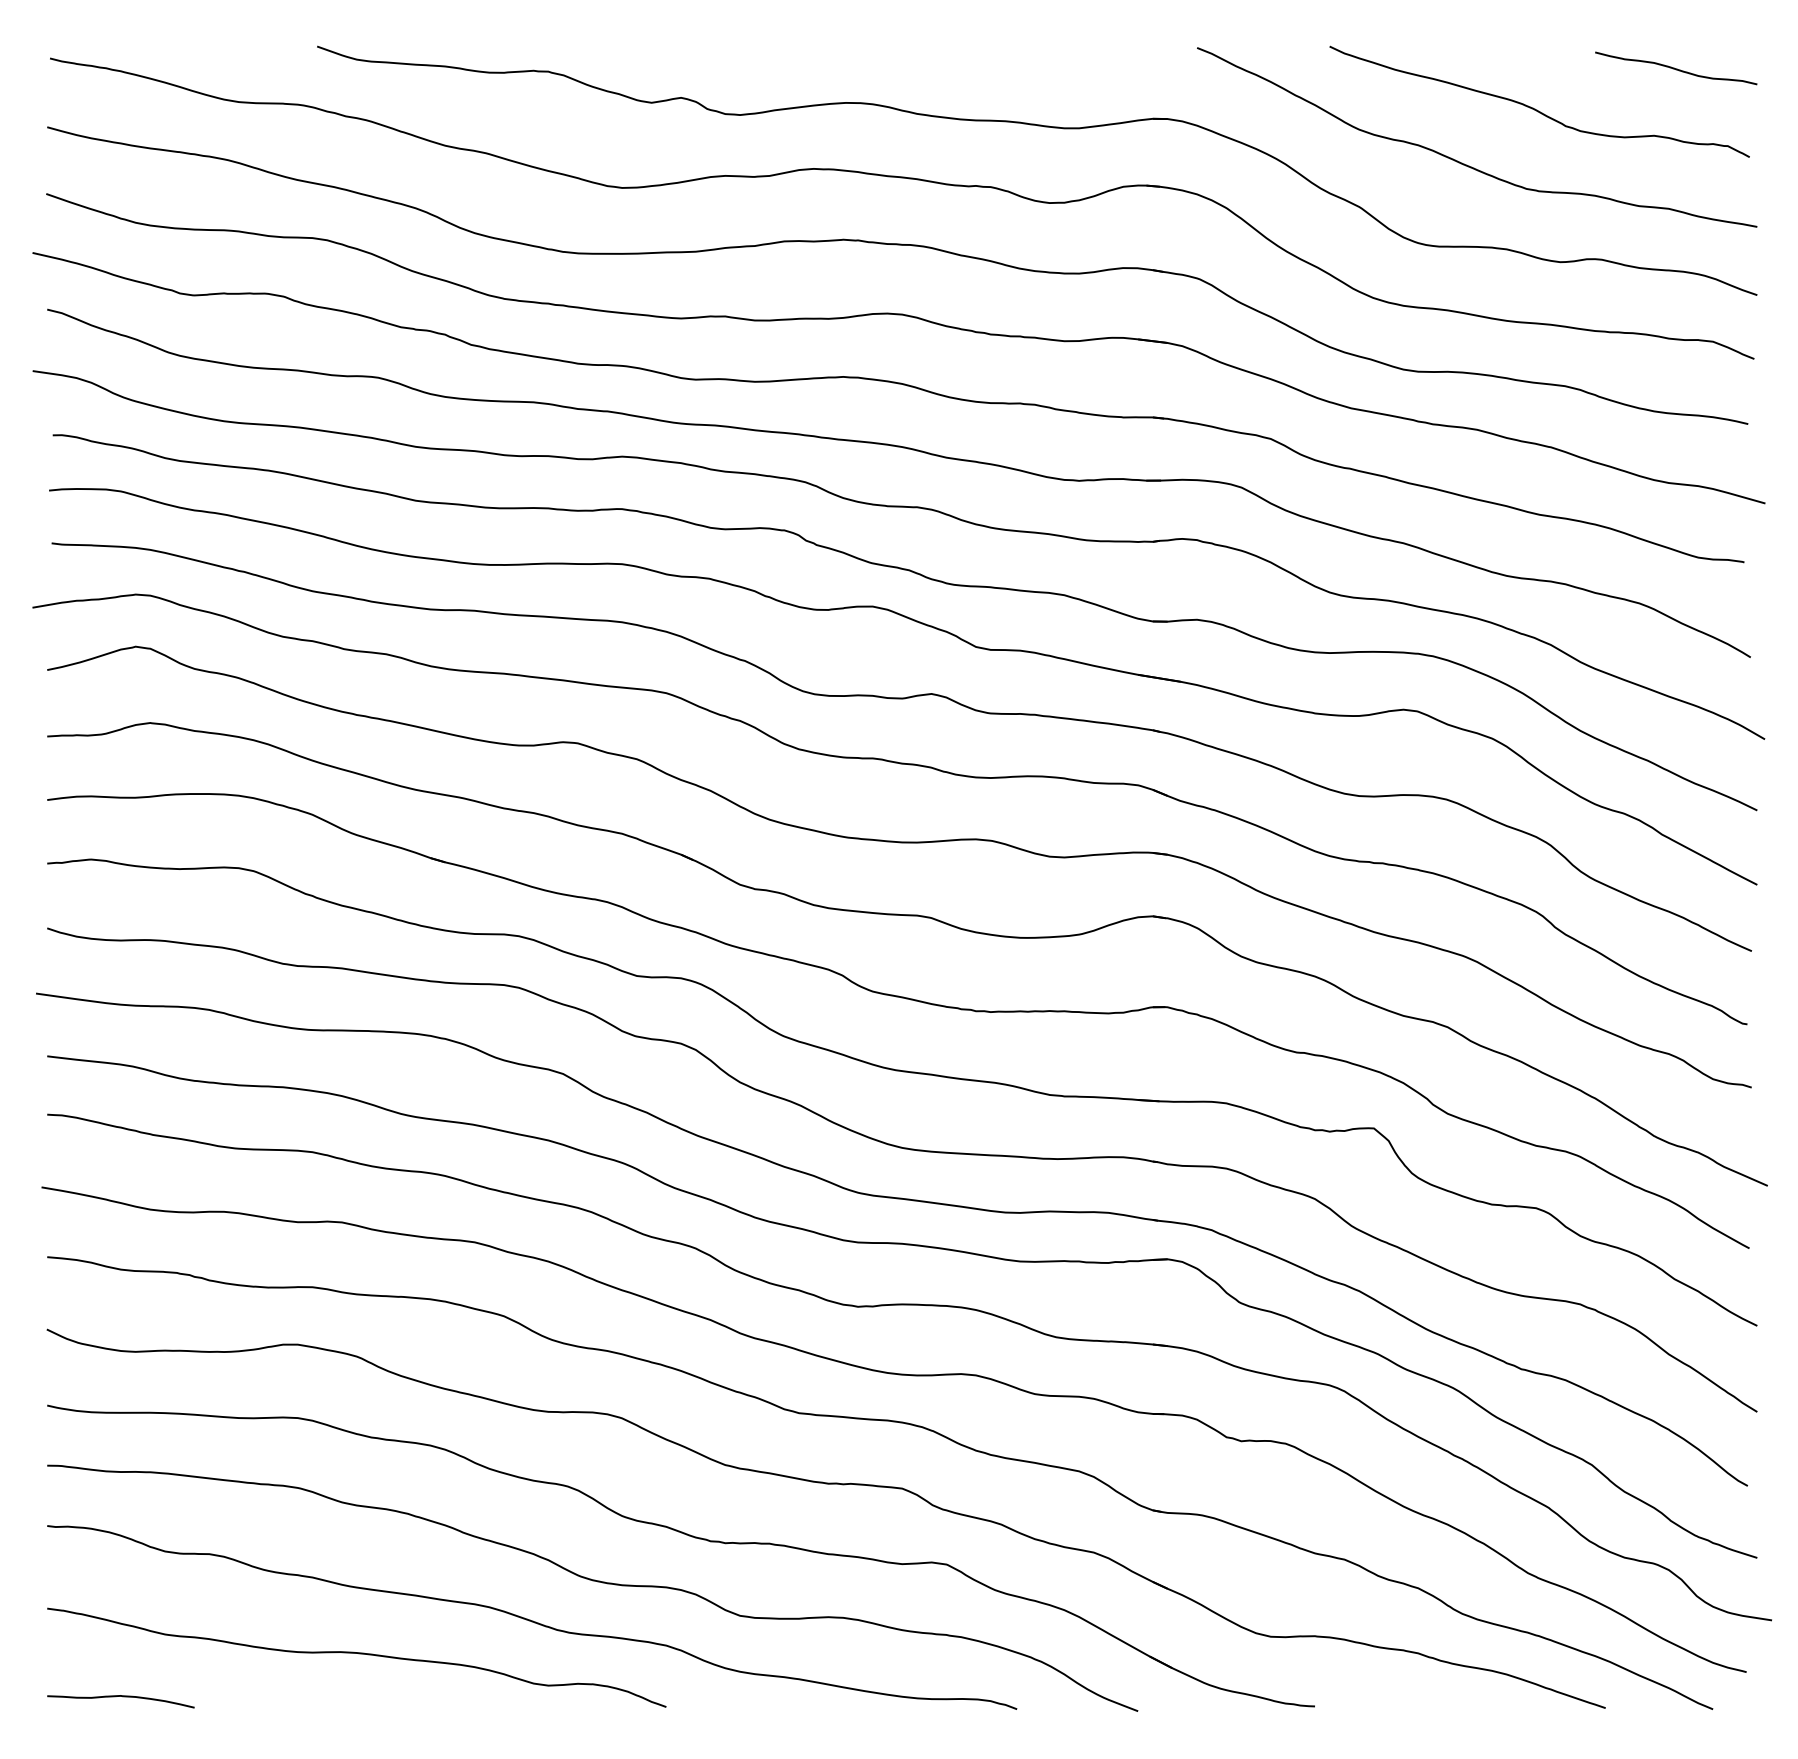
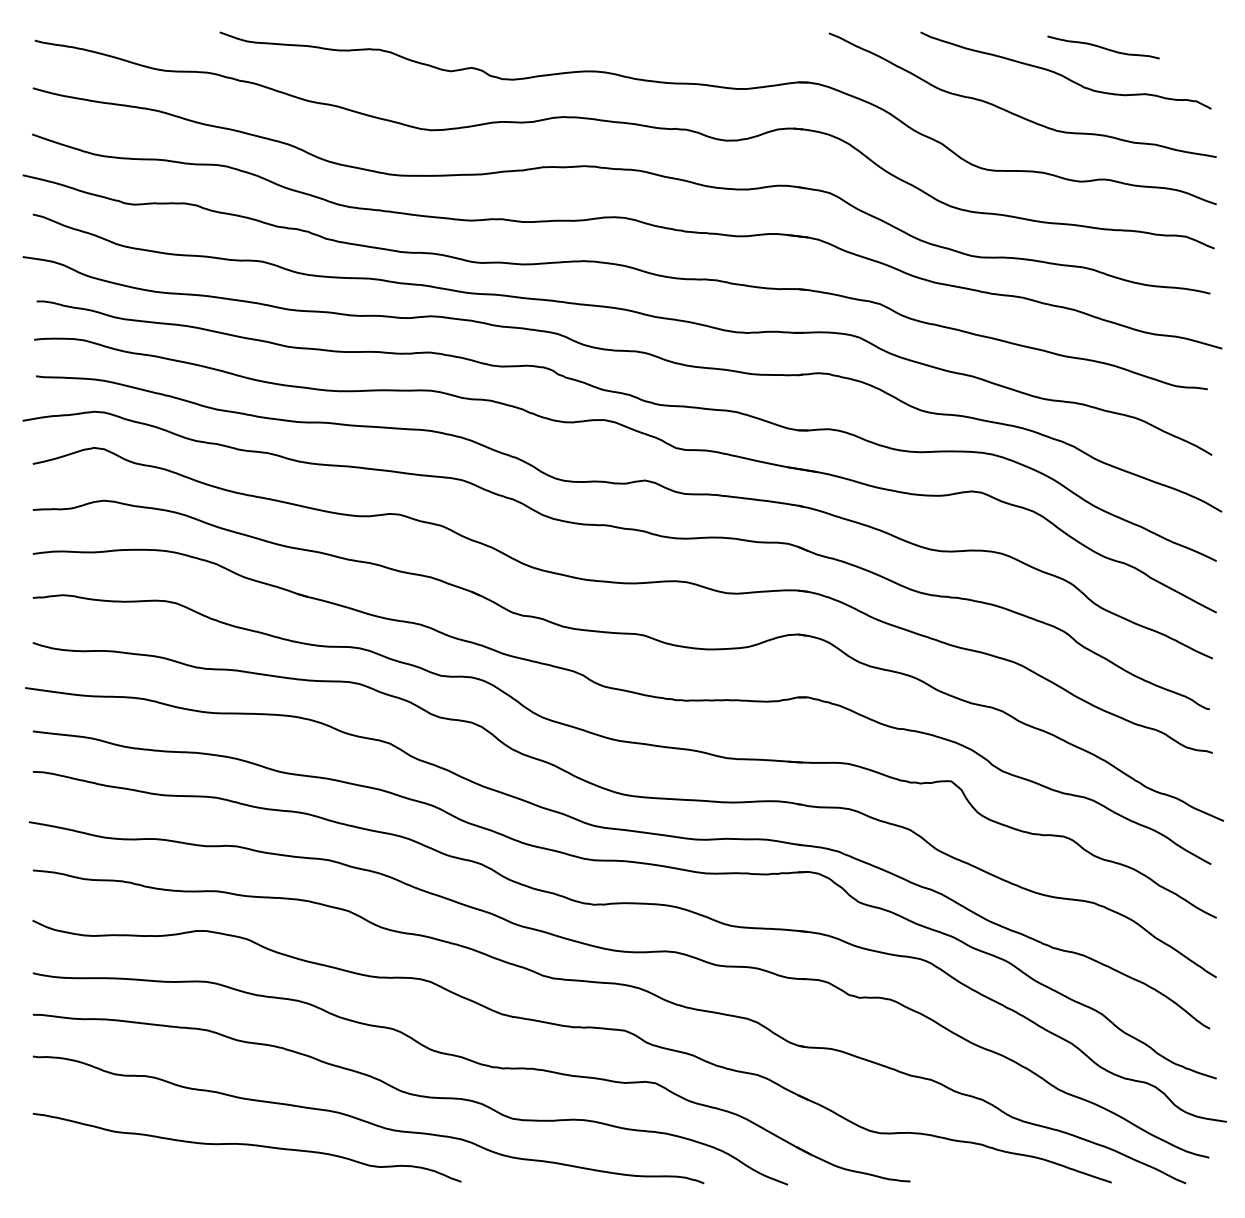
curve: (1676, 68) -> (1103, 47), moved
curve: (120, 1697) -> (83, 1175), removed

